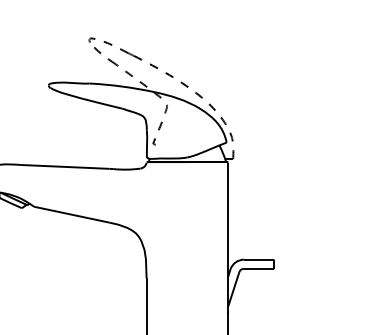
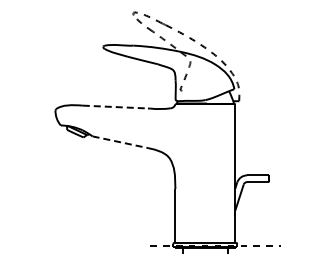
line: (65, 167) -> (115, 107), solid -> dashed
line: (72, 215) -> (120, 142), solid -> dashed

